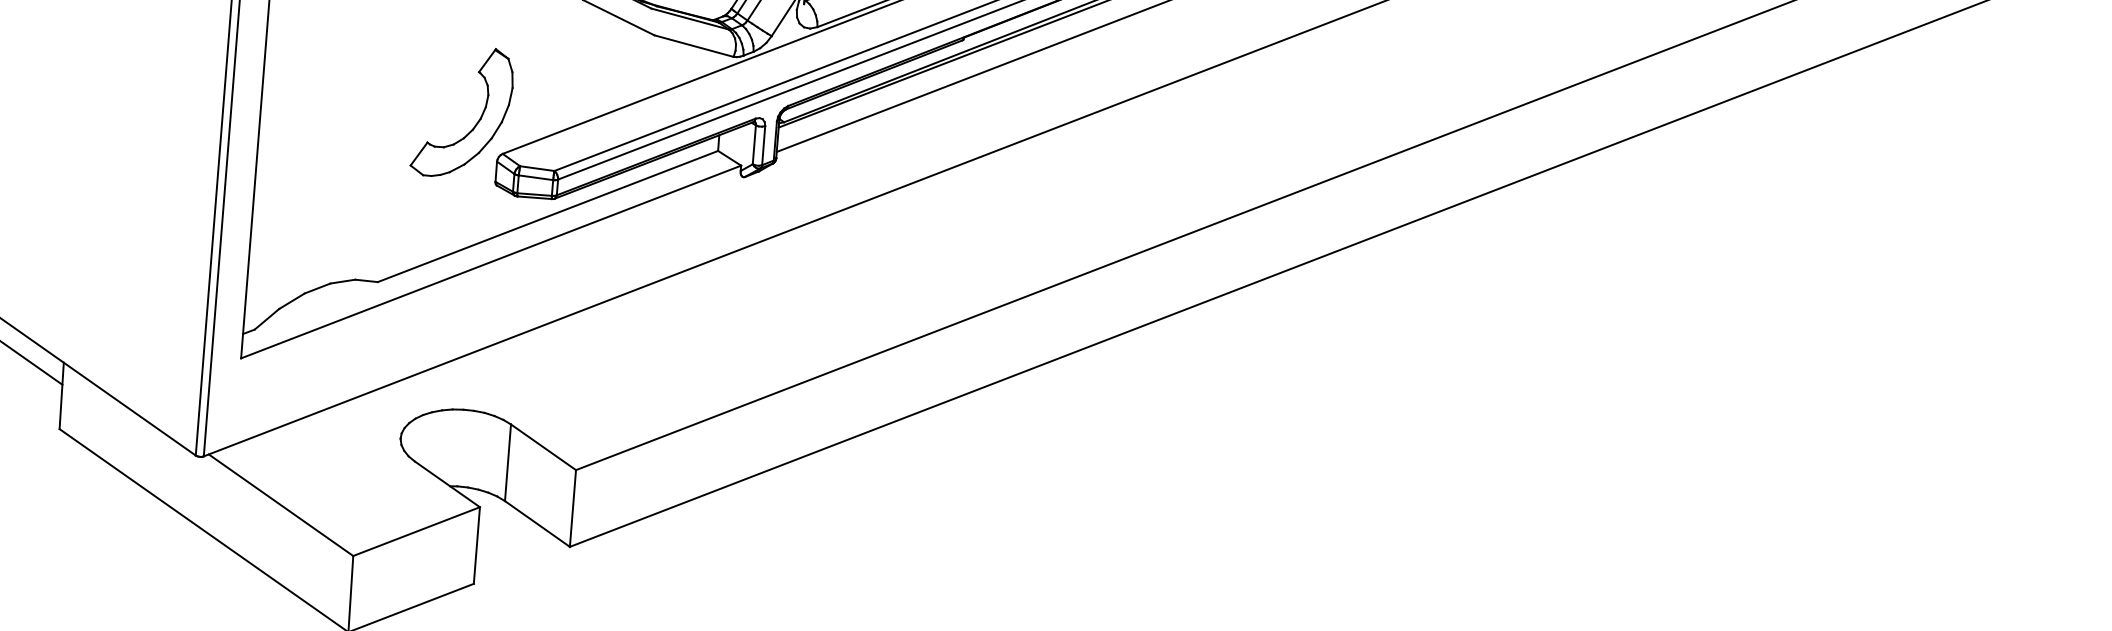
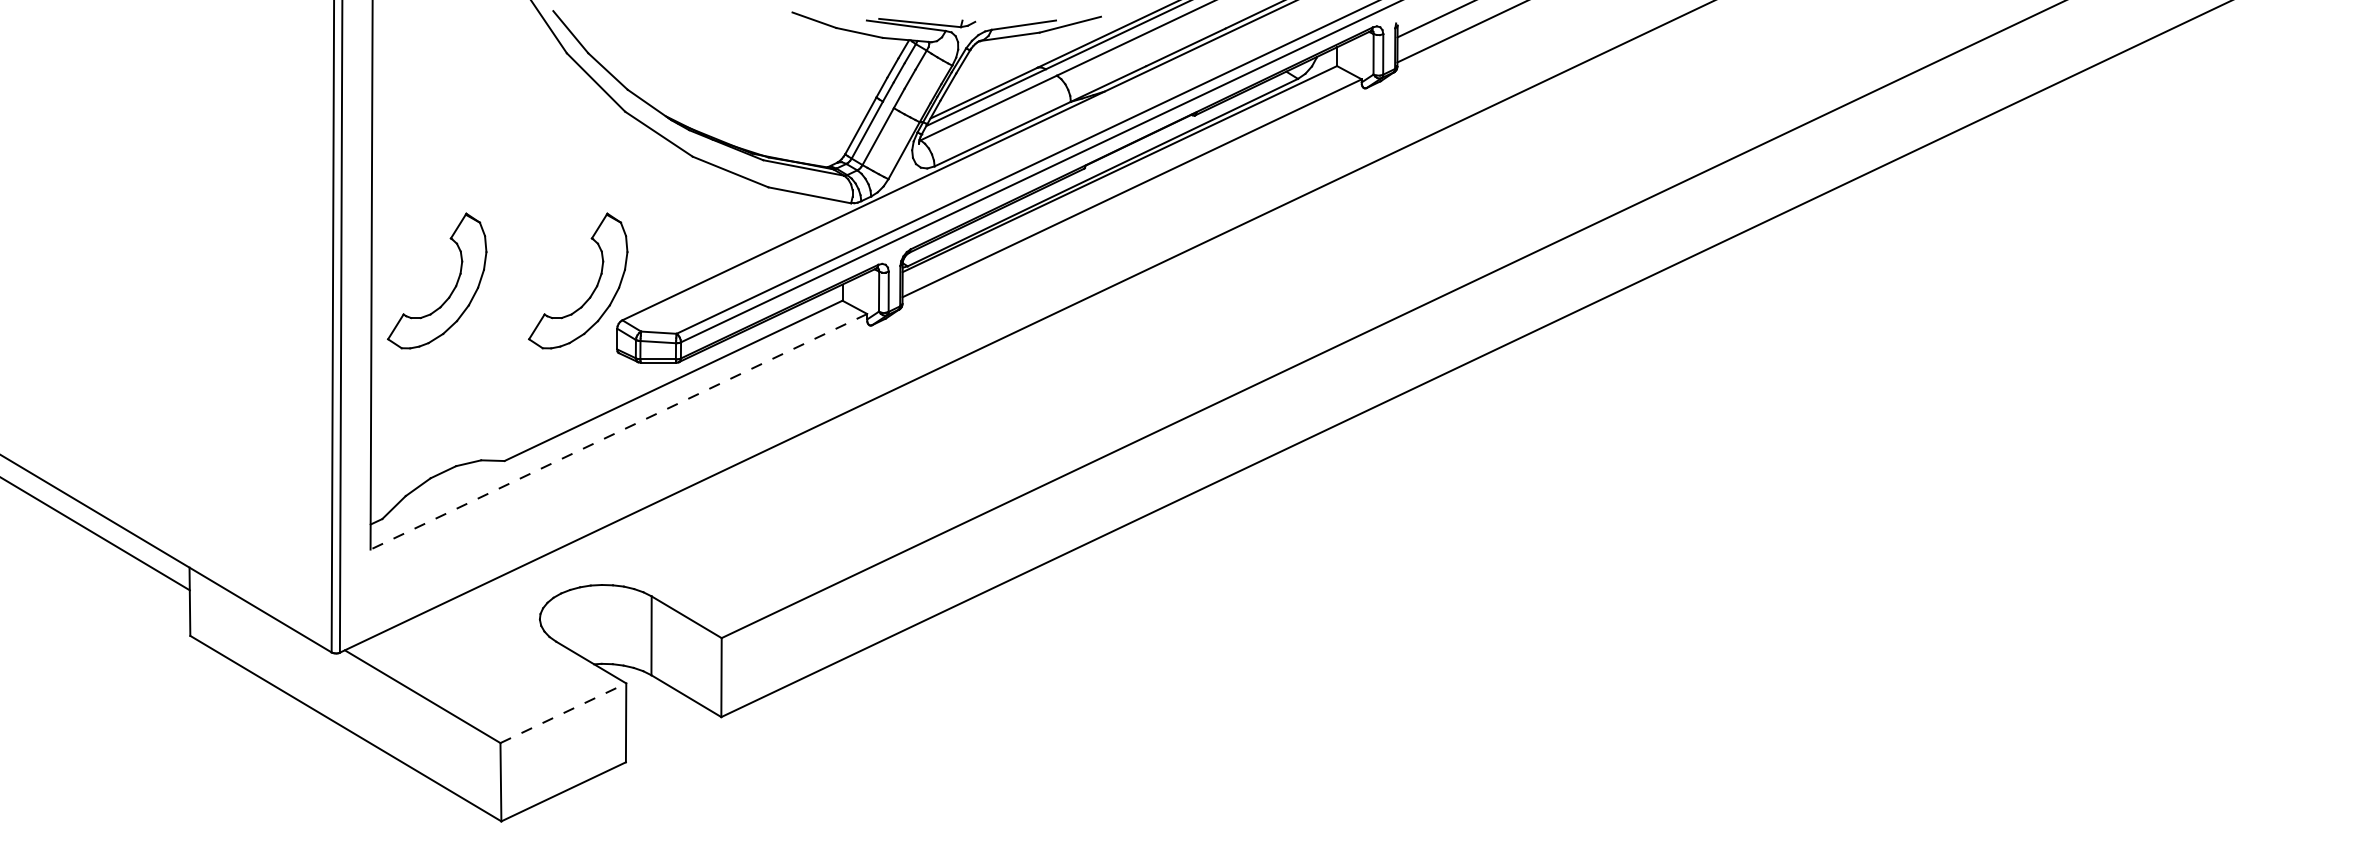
part: (338, 113) -> (451, 291), added
line: (490, 261) -> (618, 431), solid -> dashed
line: (416, 531) -> (563, 713), solid -> dashed

